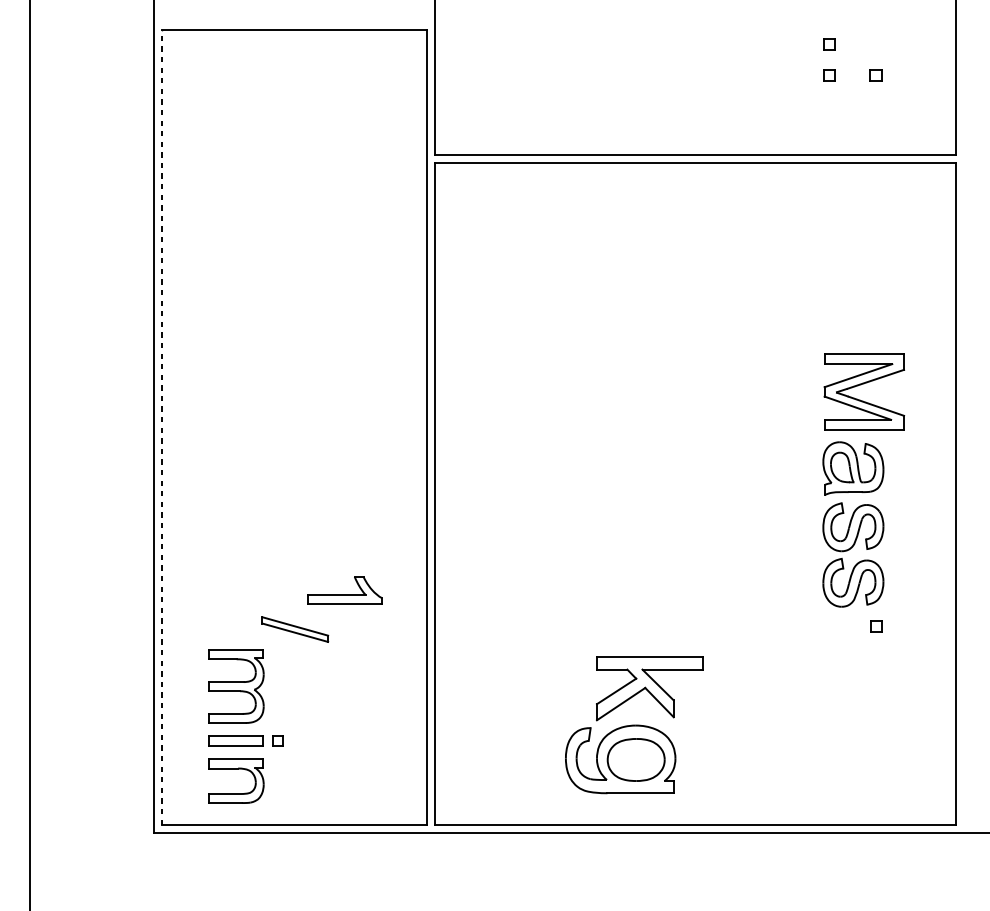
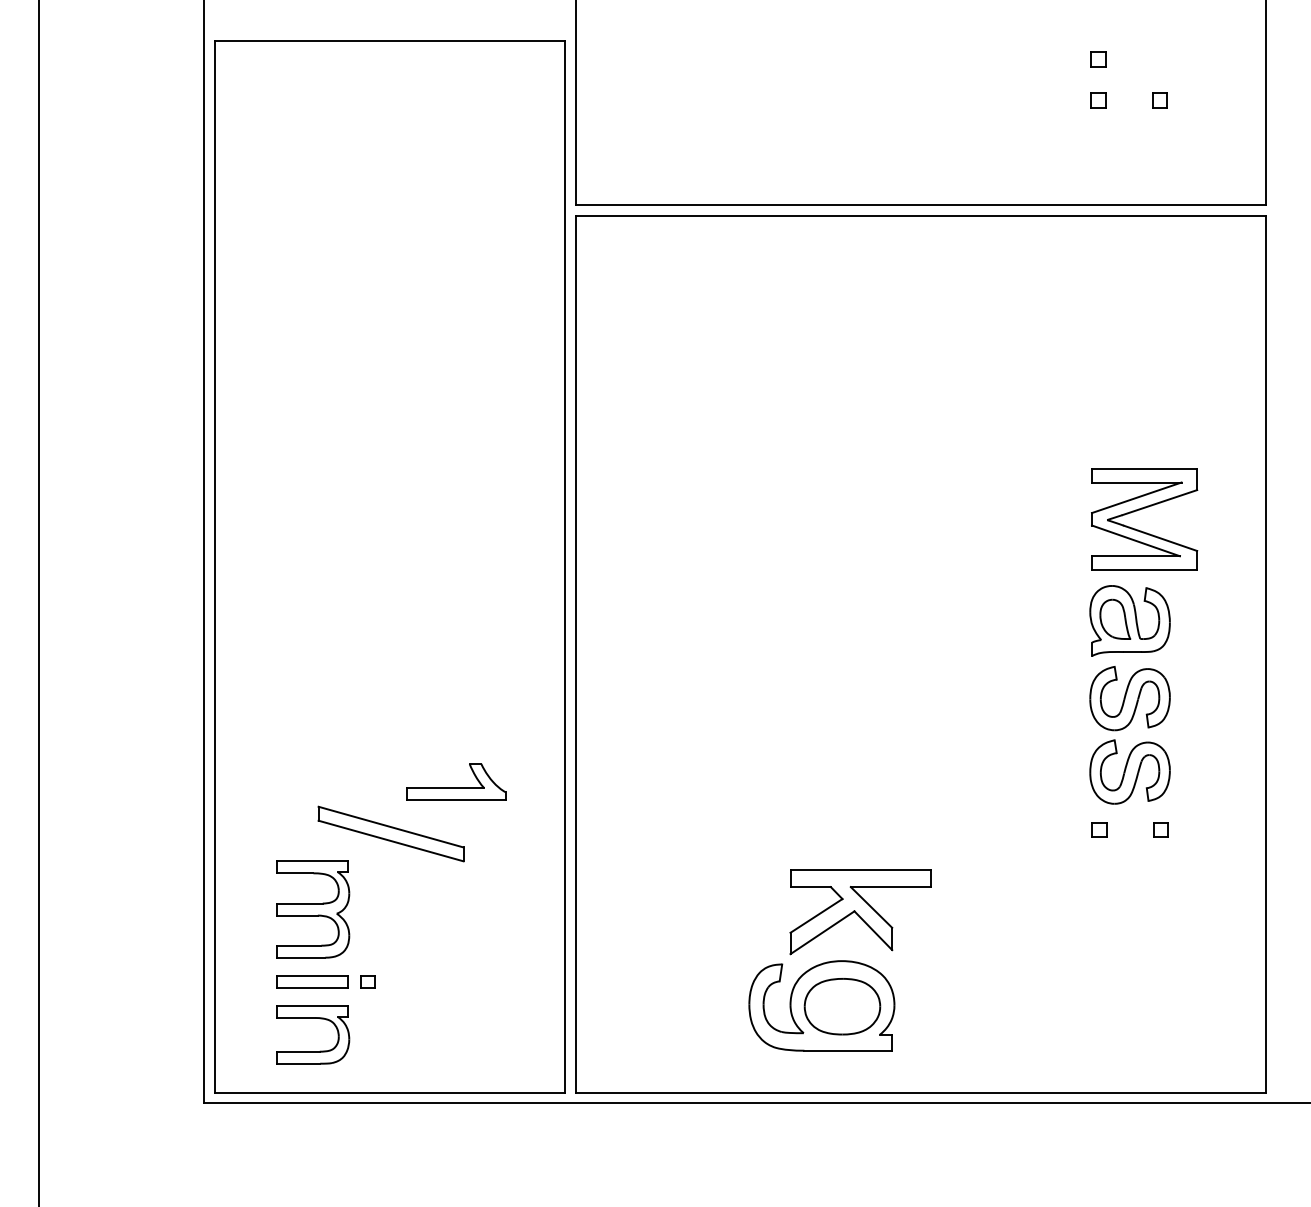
line: (161, 427) -> (214, 566), dashed -> solid
part: (830, 626) -> (1099, 829), added
part: (294, 629) -> (390, 833), size x1.67

